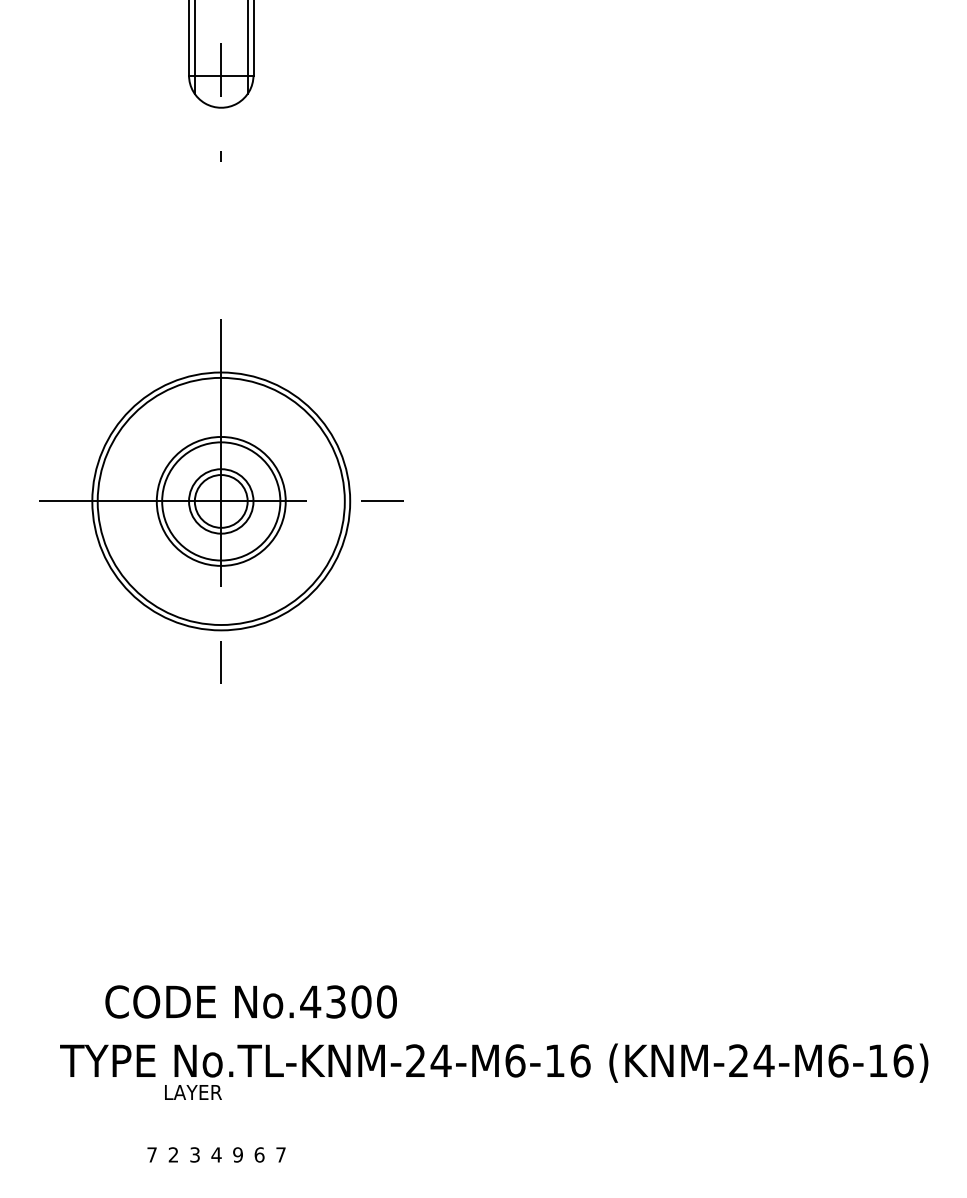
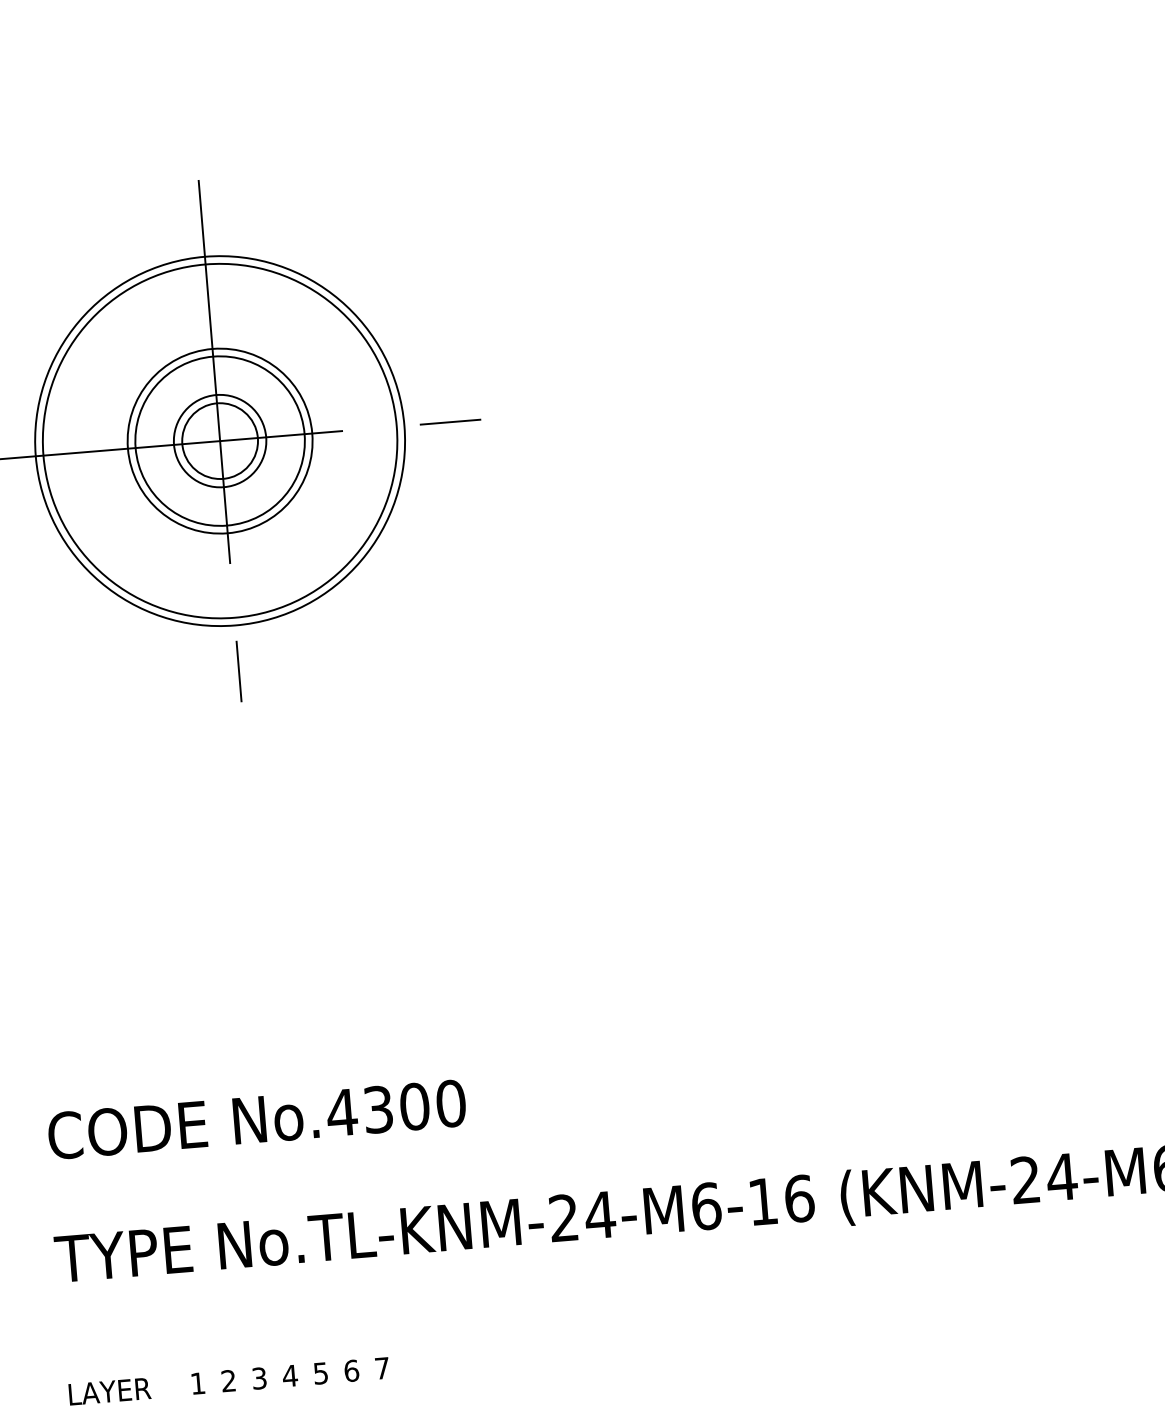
text: (250, 1001) -> (256, 1119), moved
text: (193, 1092) -> (110, 1391), moved
text: (151, 1154) -> (197, 1382), 7 -> 1
text: (237, 1154) -> (320, 1372), 9 -> 5

